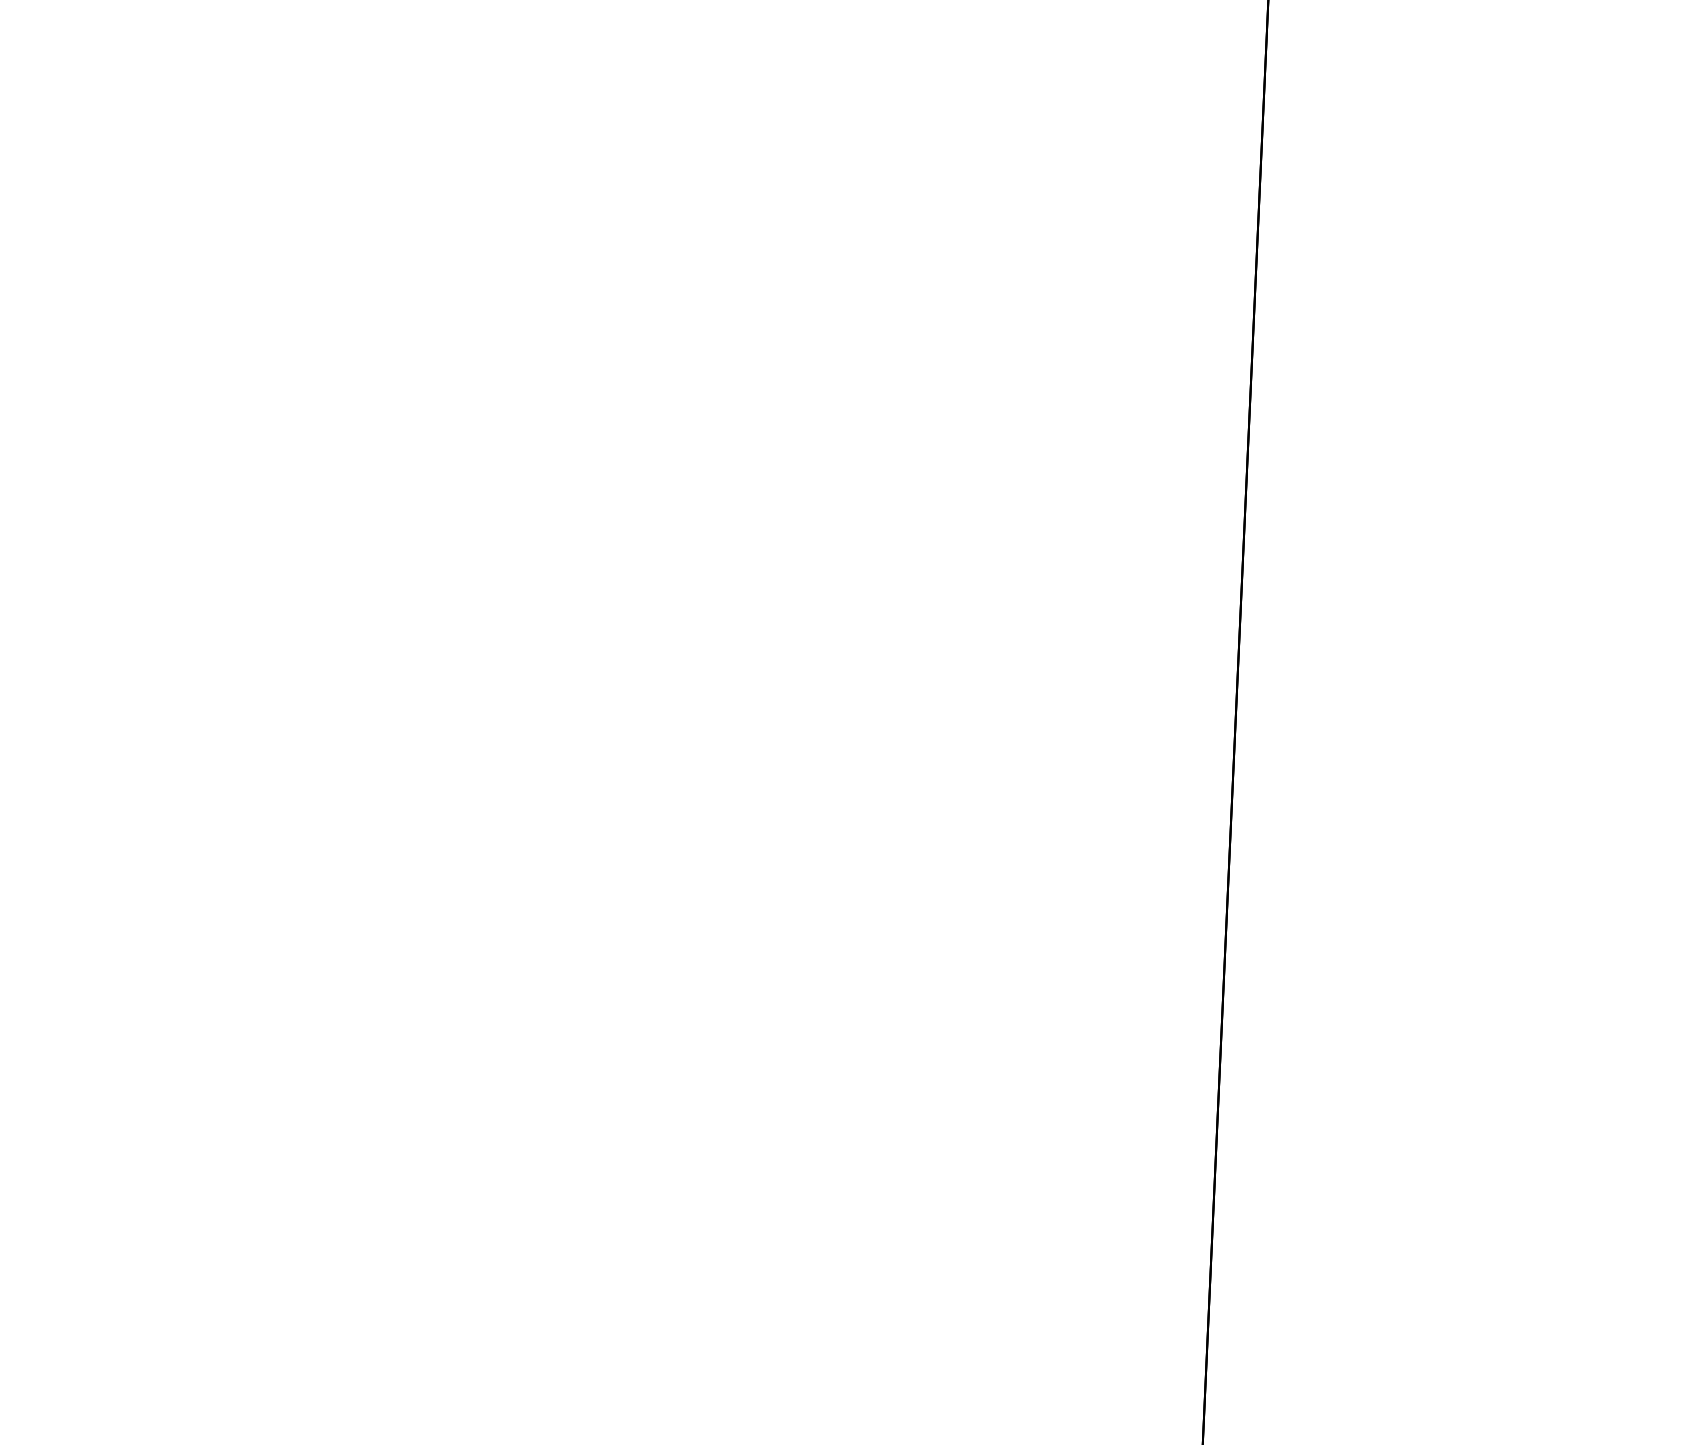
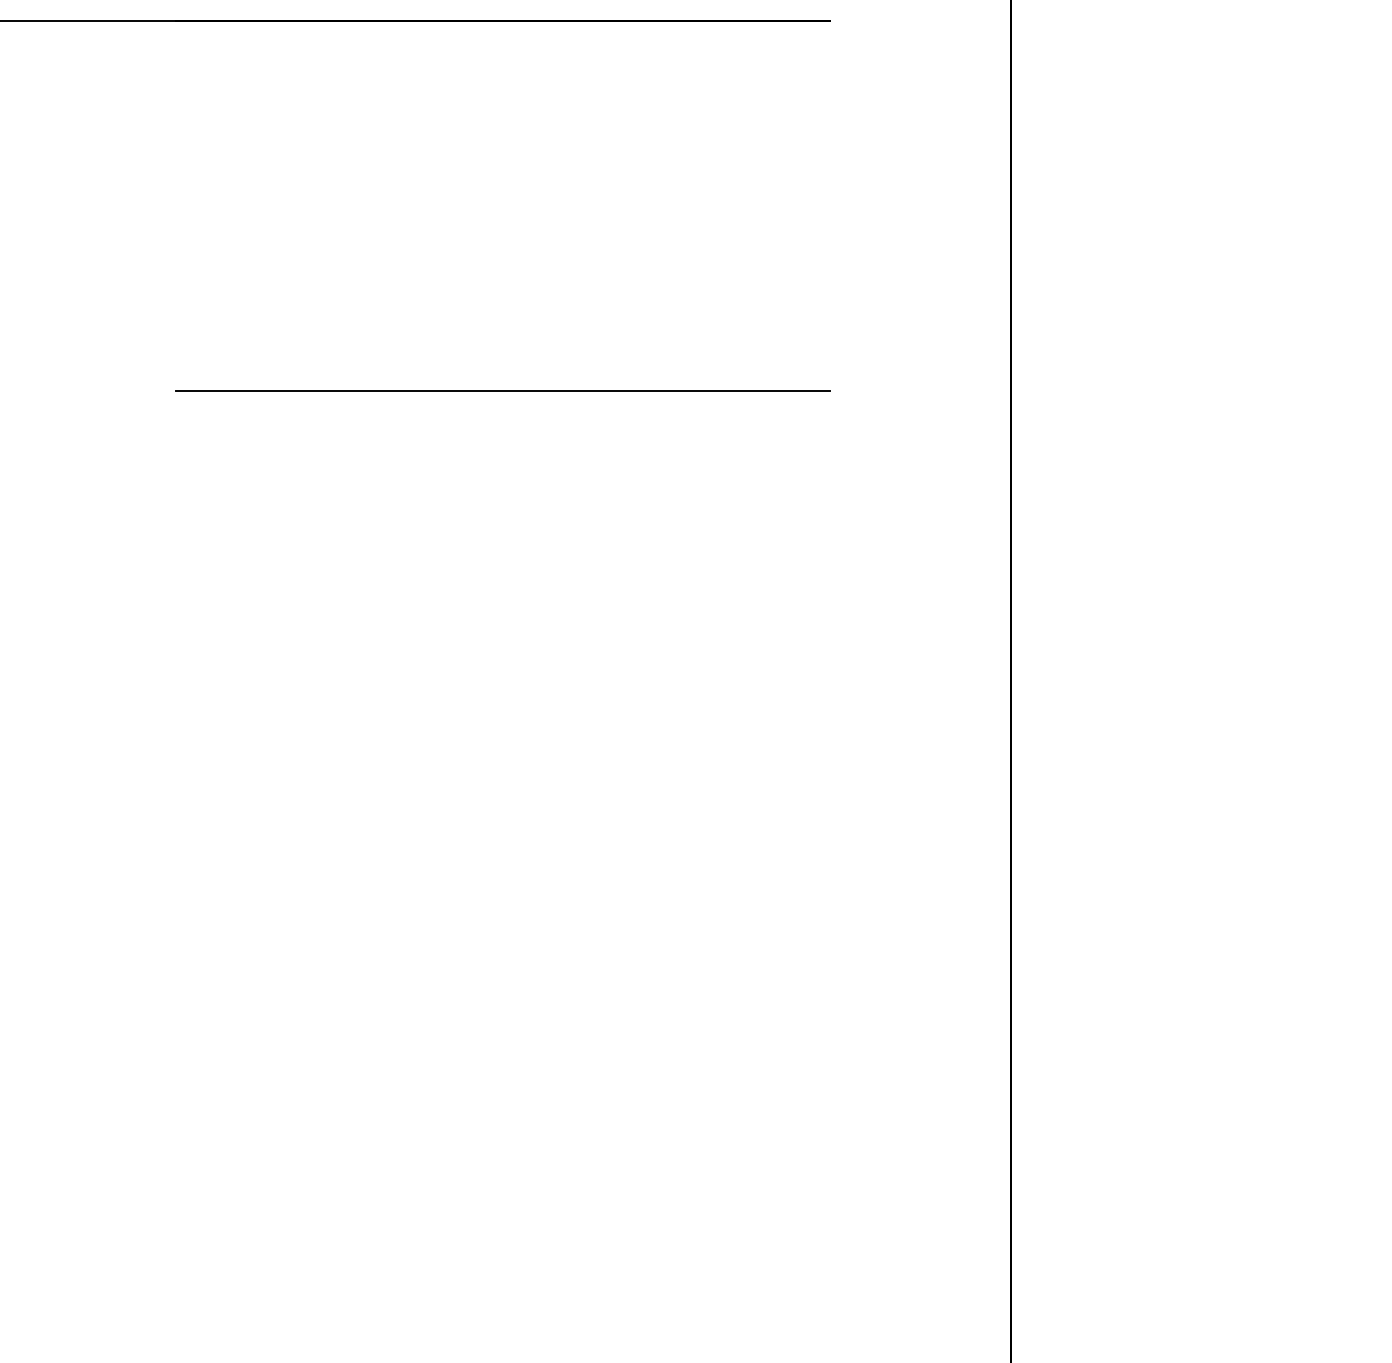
line: (604, 127) -> (502, 390), added

